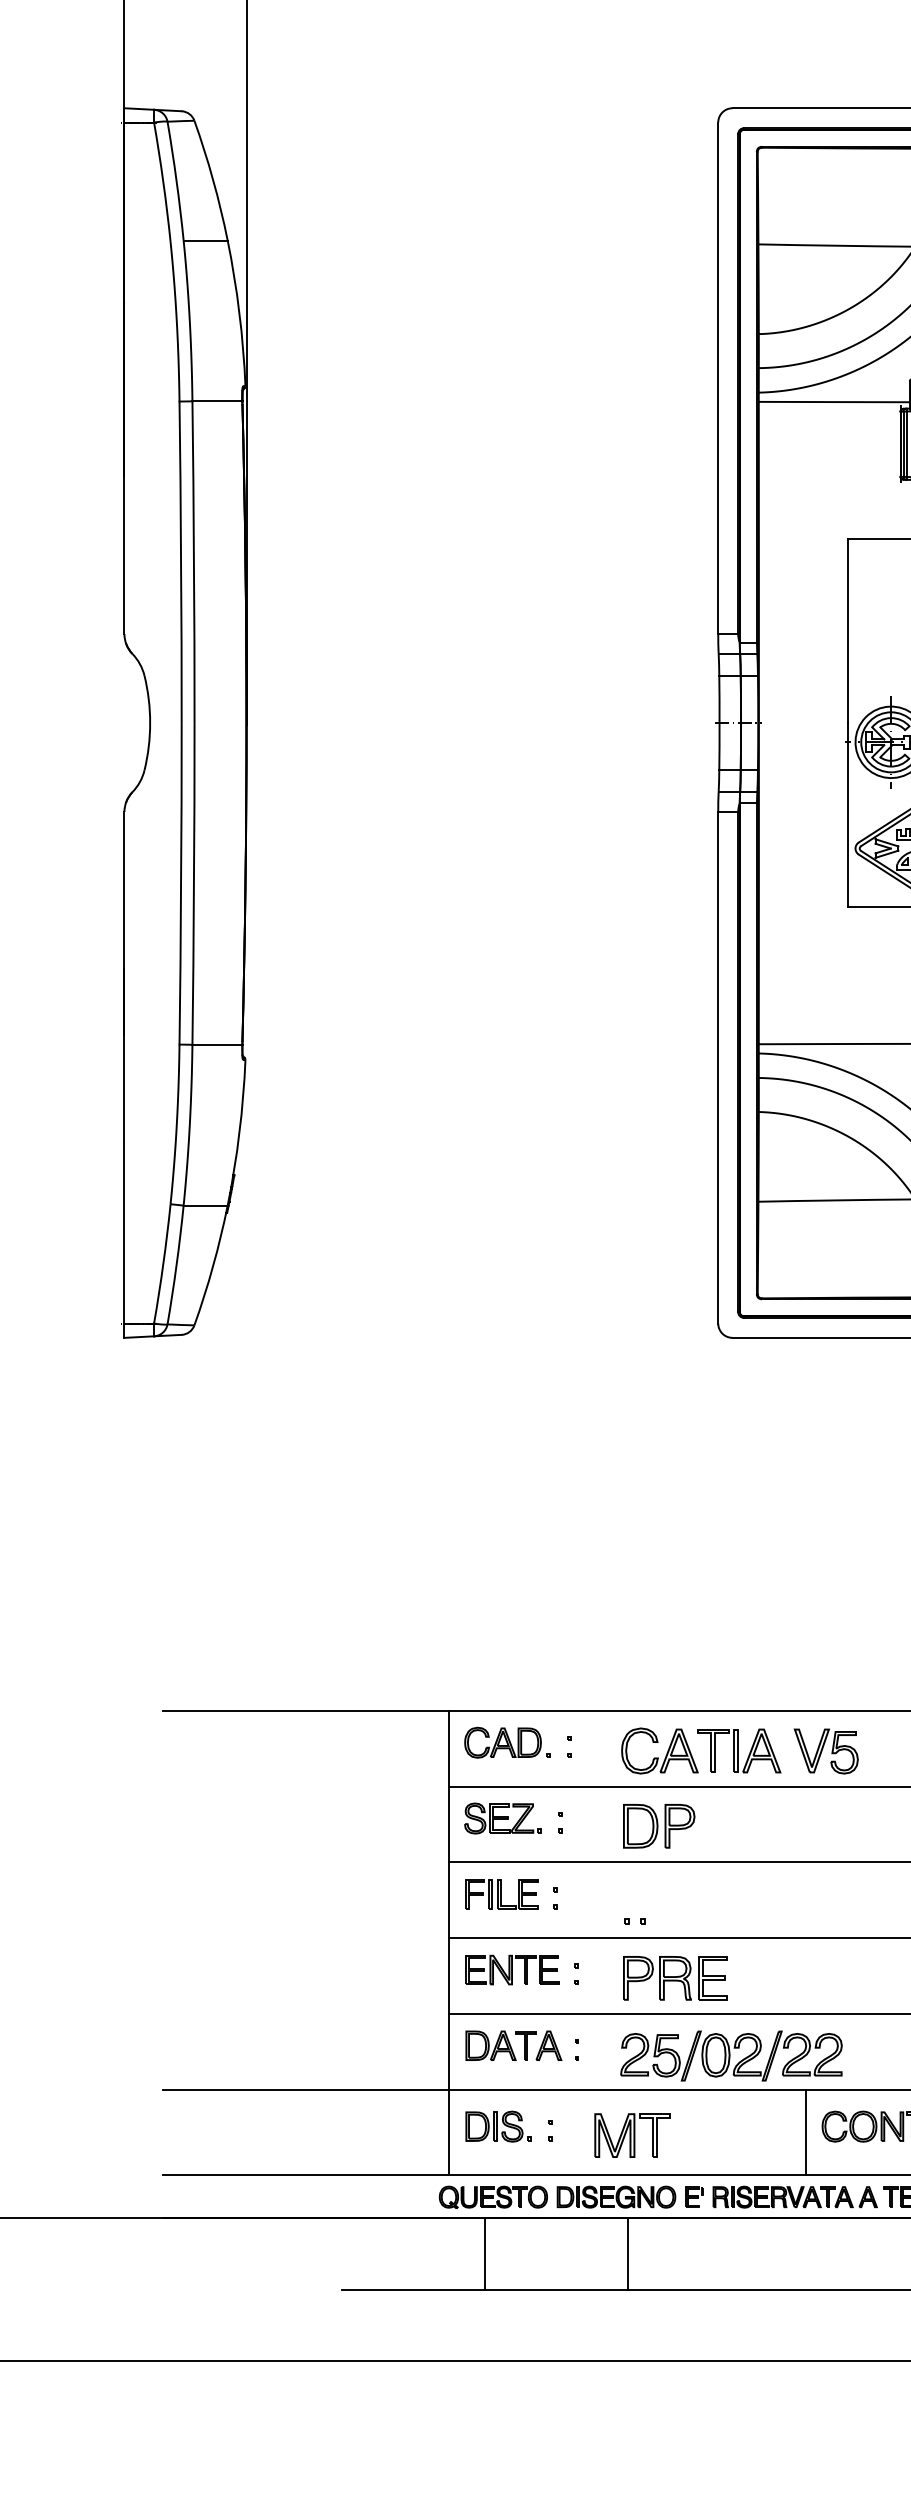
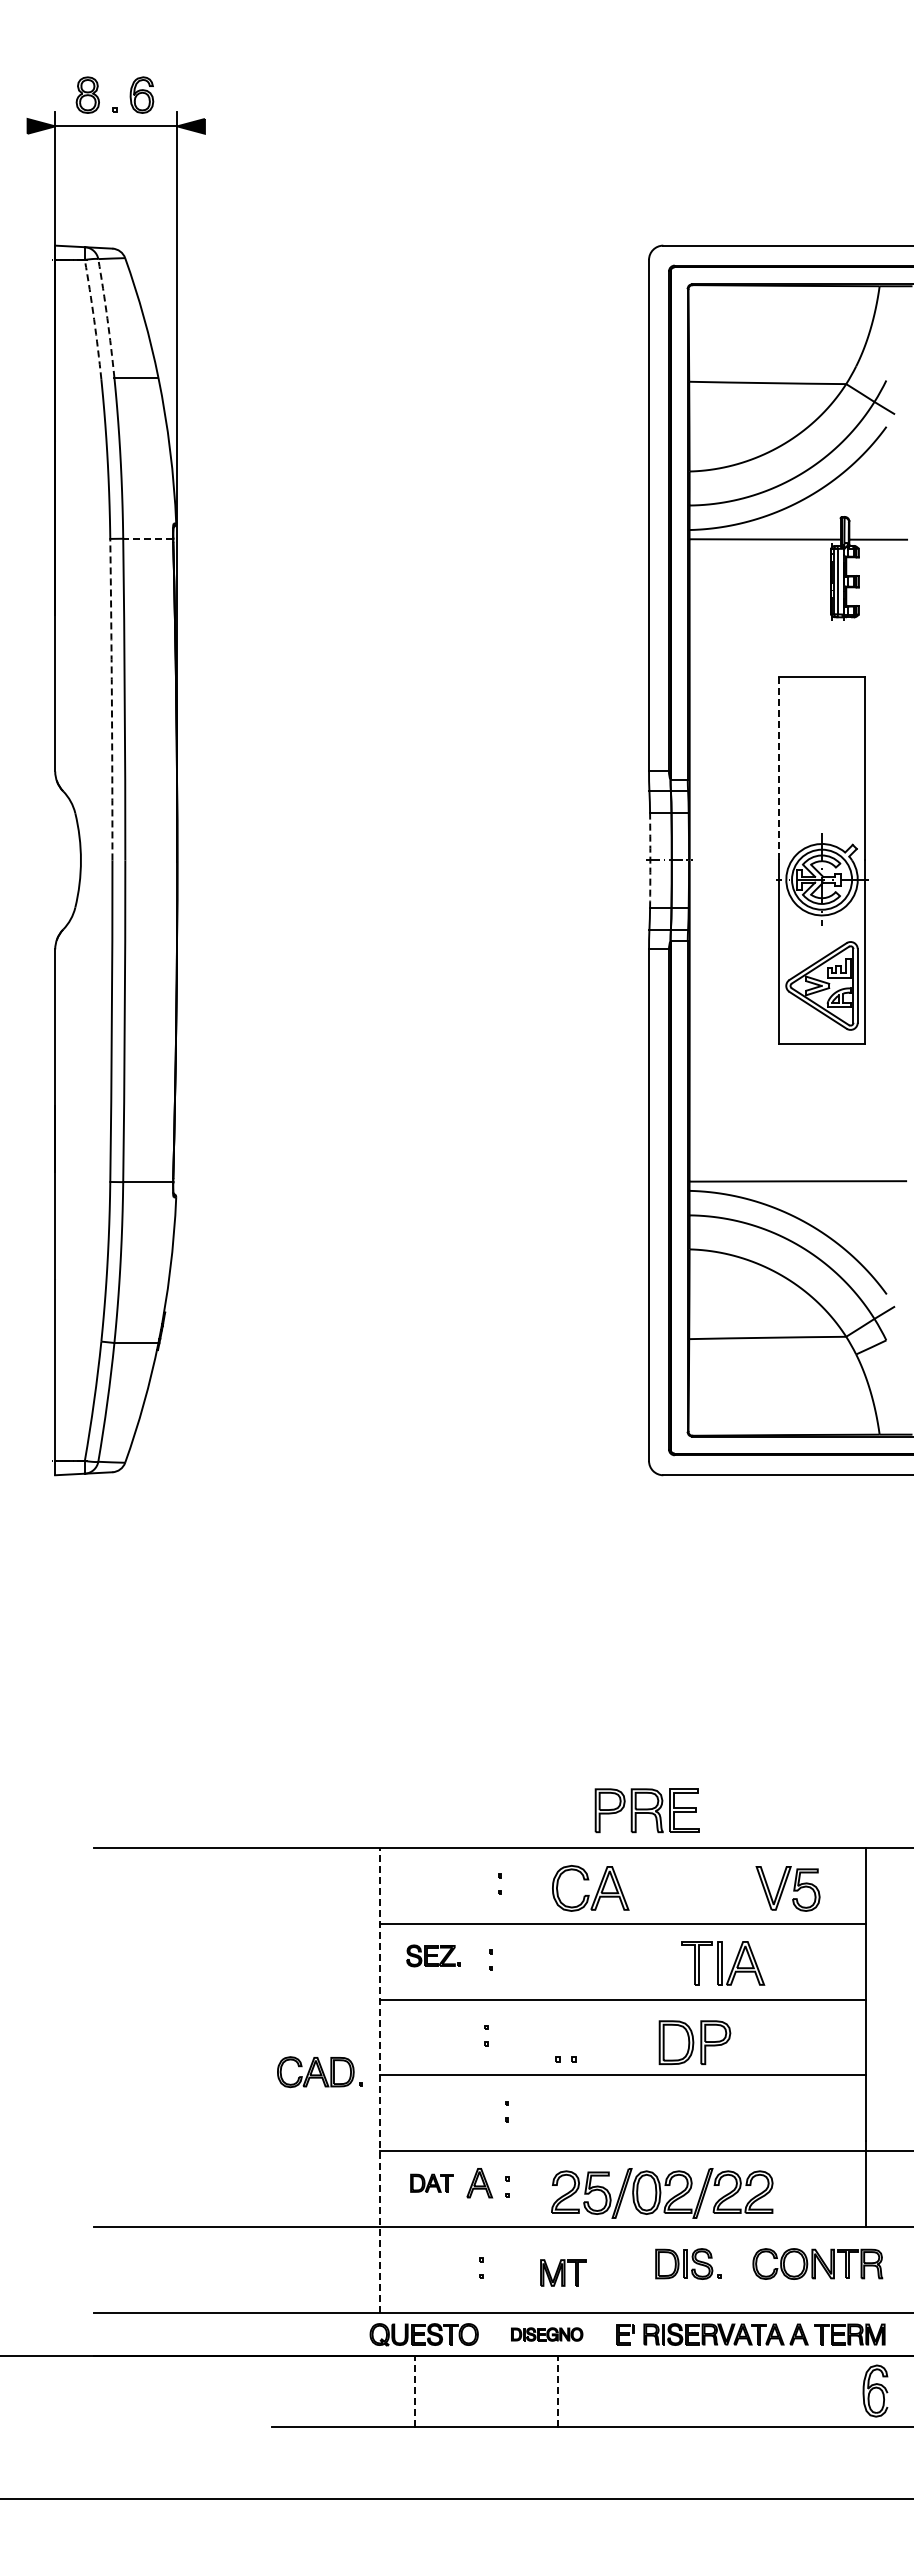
arc: (176, 181) -> (107, 318), solid -> dashed
arc: (163, 182) -> (94, 319), solid -> dashed
line: (217, 401) -> (148, 538), solid -> dashed
arc: (180, 562) -> (111, 699), solid -> dashed
line: (848, 631) -> (779, 768), solid -> dashed
arc: (719, 723) -> (650, 860), solid -> dashed
part: (506, 1743) -> (319, 2072), moved
part: (739, 1751) -> (723, 1963), moved
part: (825, 1751) -> (787, 1888), moved
part: (502, 1818) -> (433, 1955), size x0.7
part: (658, 1826) -> (694, 2042), moved
part: (501, 1894) -> (432, 2031), removed
line: (448, 1943) -> (379, 2080), solid -> dashed
part: (512, 1970) -> (443, 2107), removed
part: (674, 1978) -> (646, 1810), moved
part: (500, 2046) -> (431, 2183), size x0.6
part: (498, 2126) -> (688, 2263), moved
line: (806, 2132) -> (737, 2269), removed
part: (632, 2135) -> (563, 2272), size x0.6
part: (615, 2197) -> (546, 2334), size x0.6
line: (484, 2254) -> (415, 2391), solid -> dashed
line: (627, 2254) -> (558, 2391), solid -> dashed

